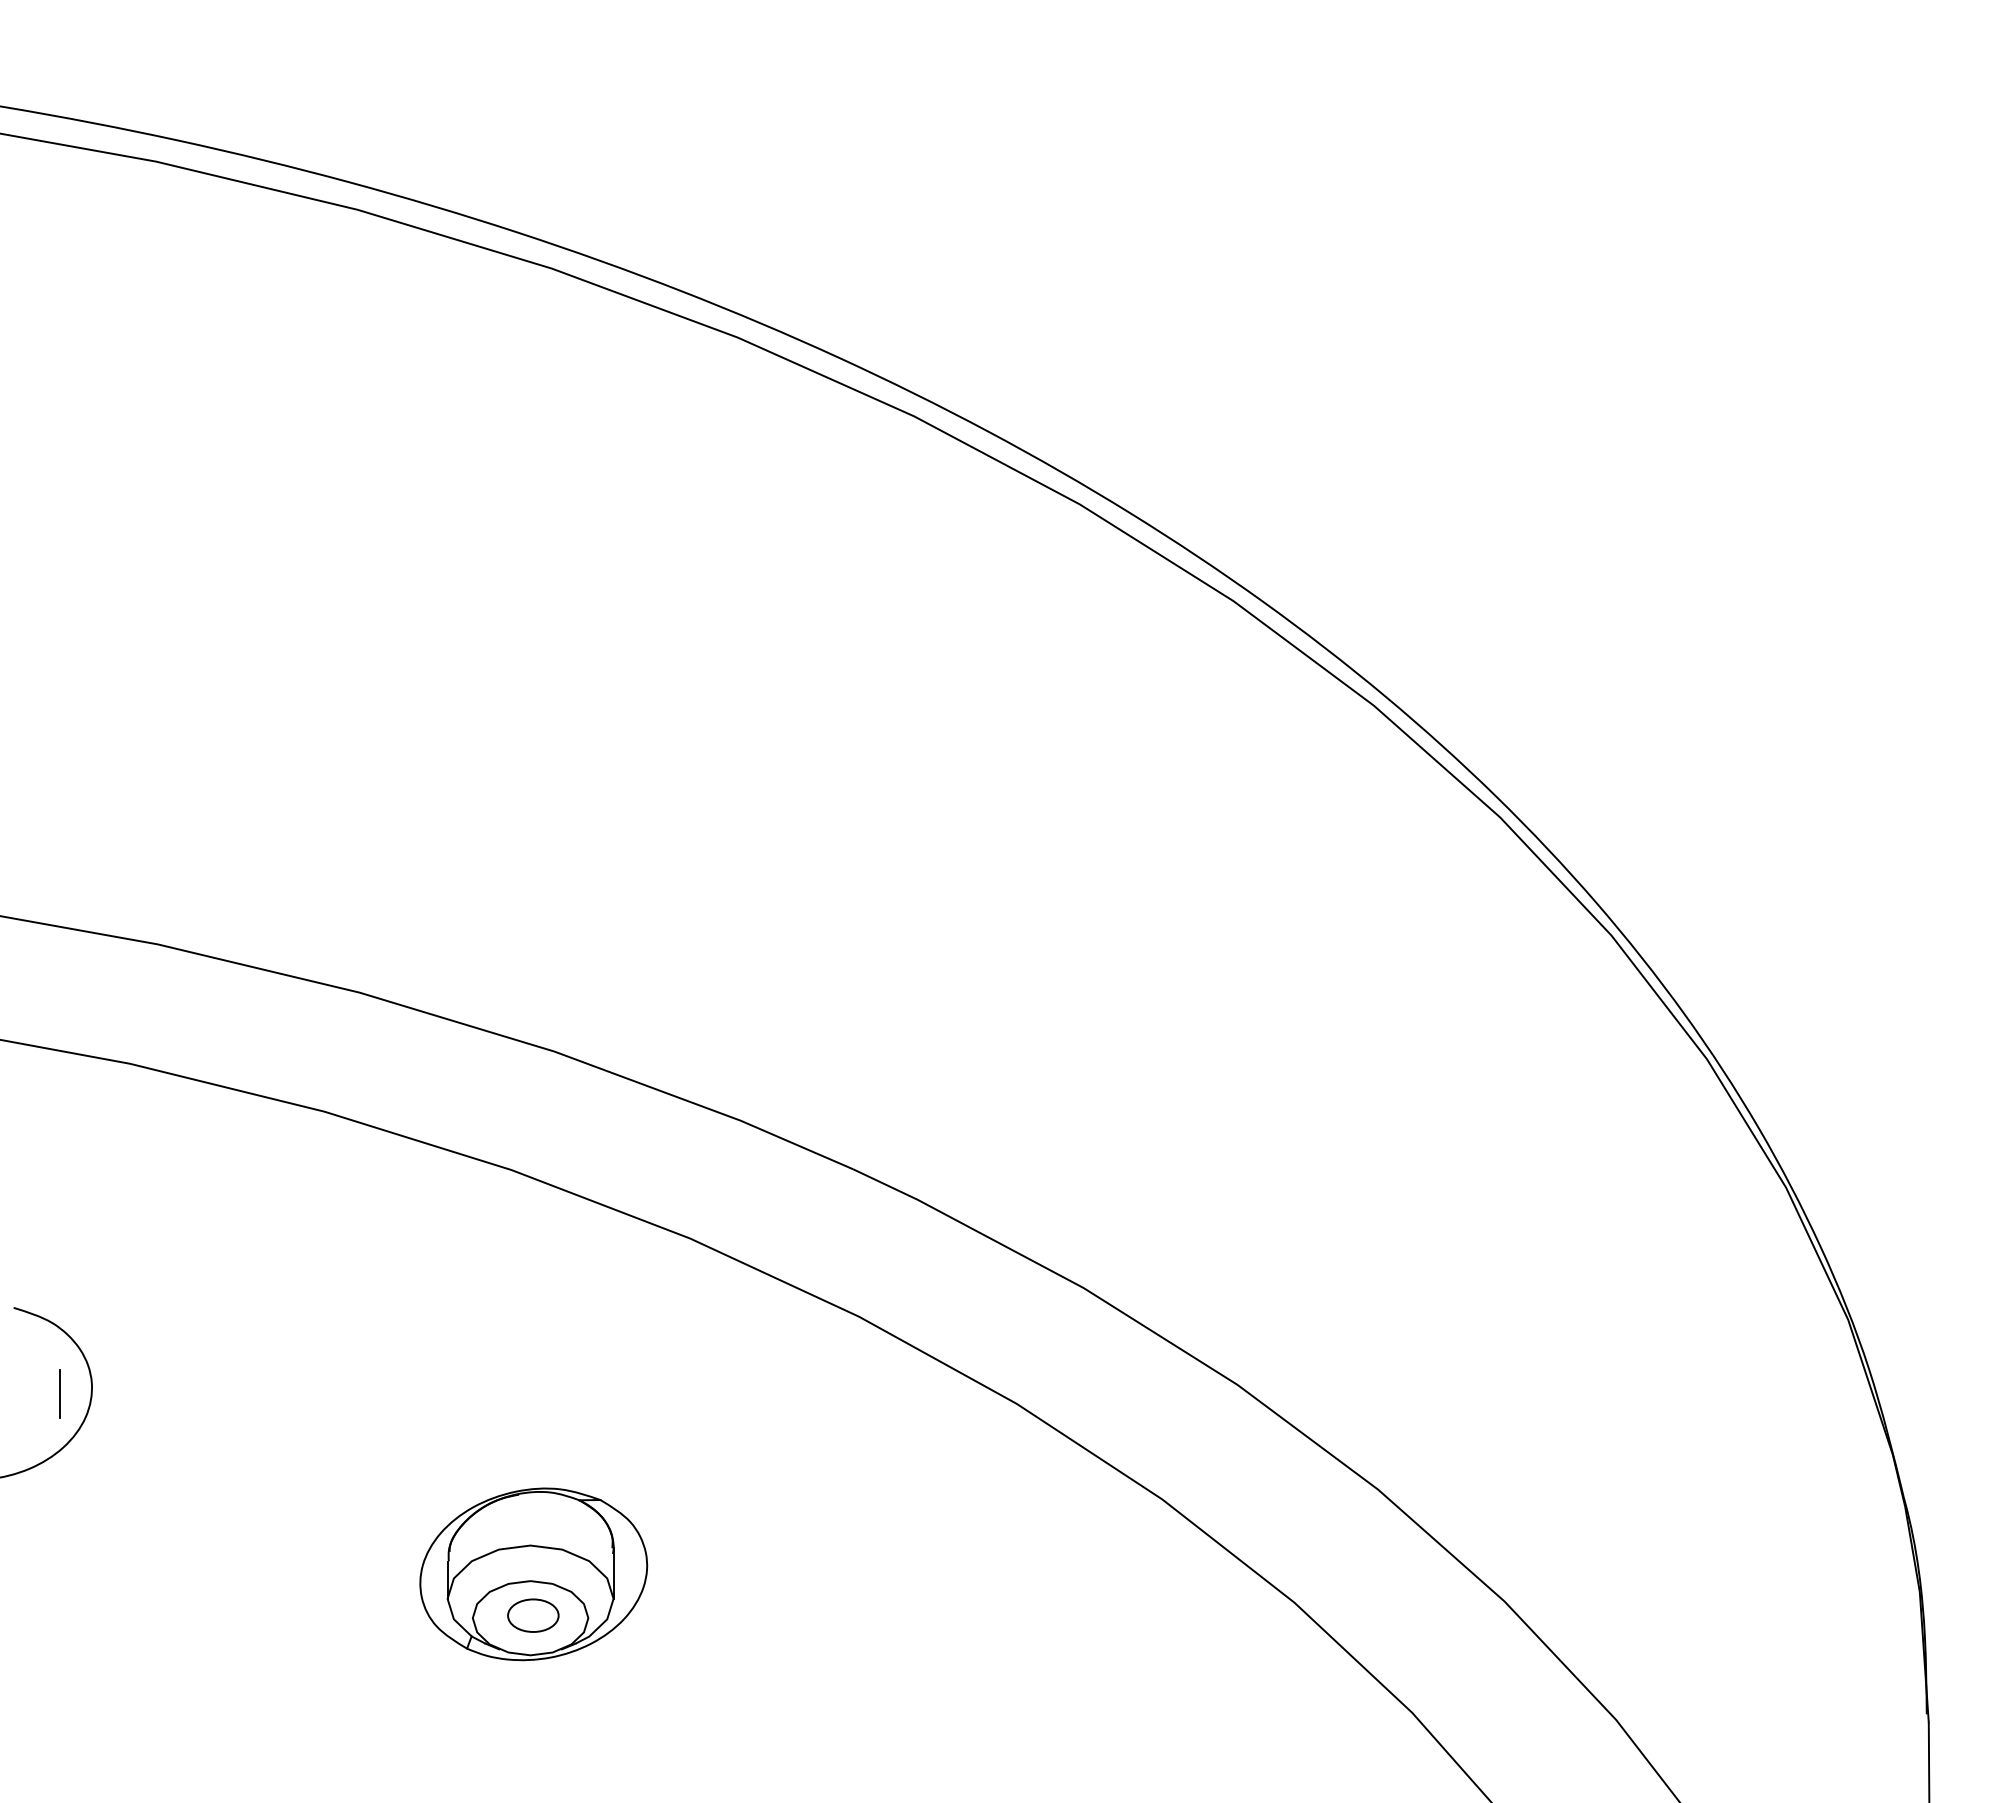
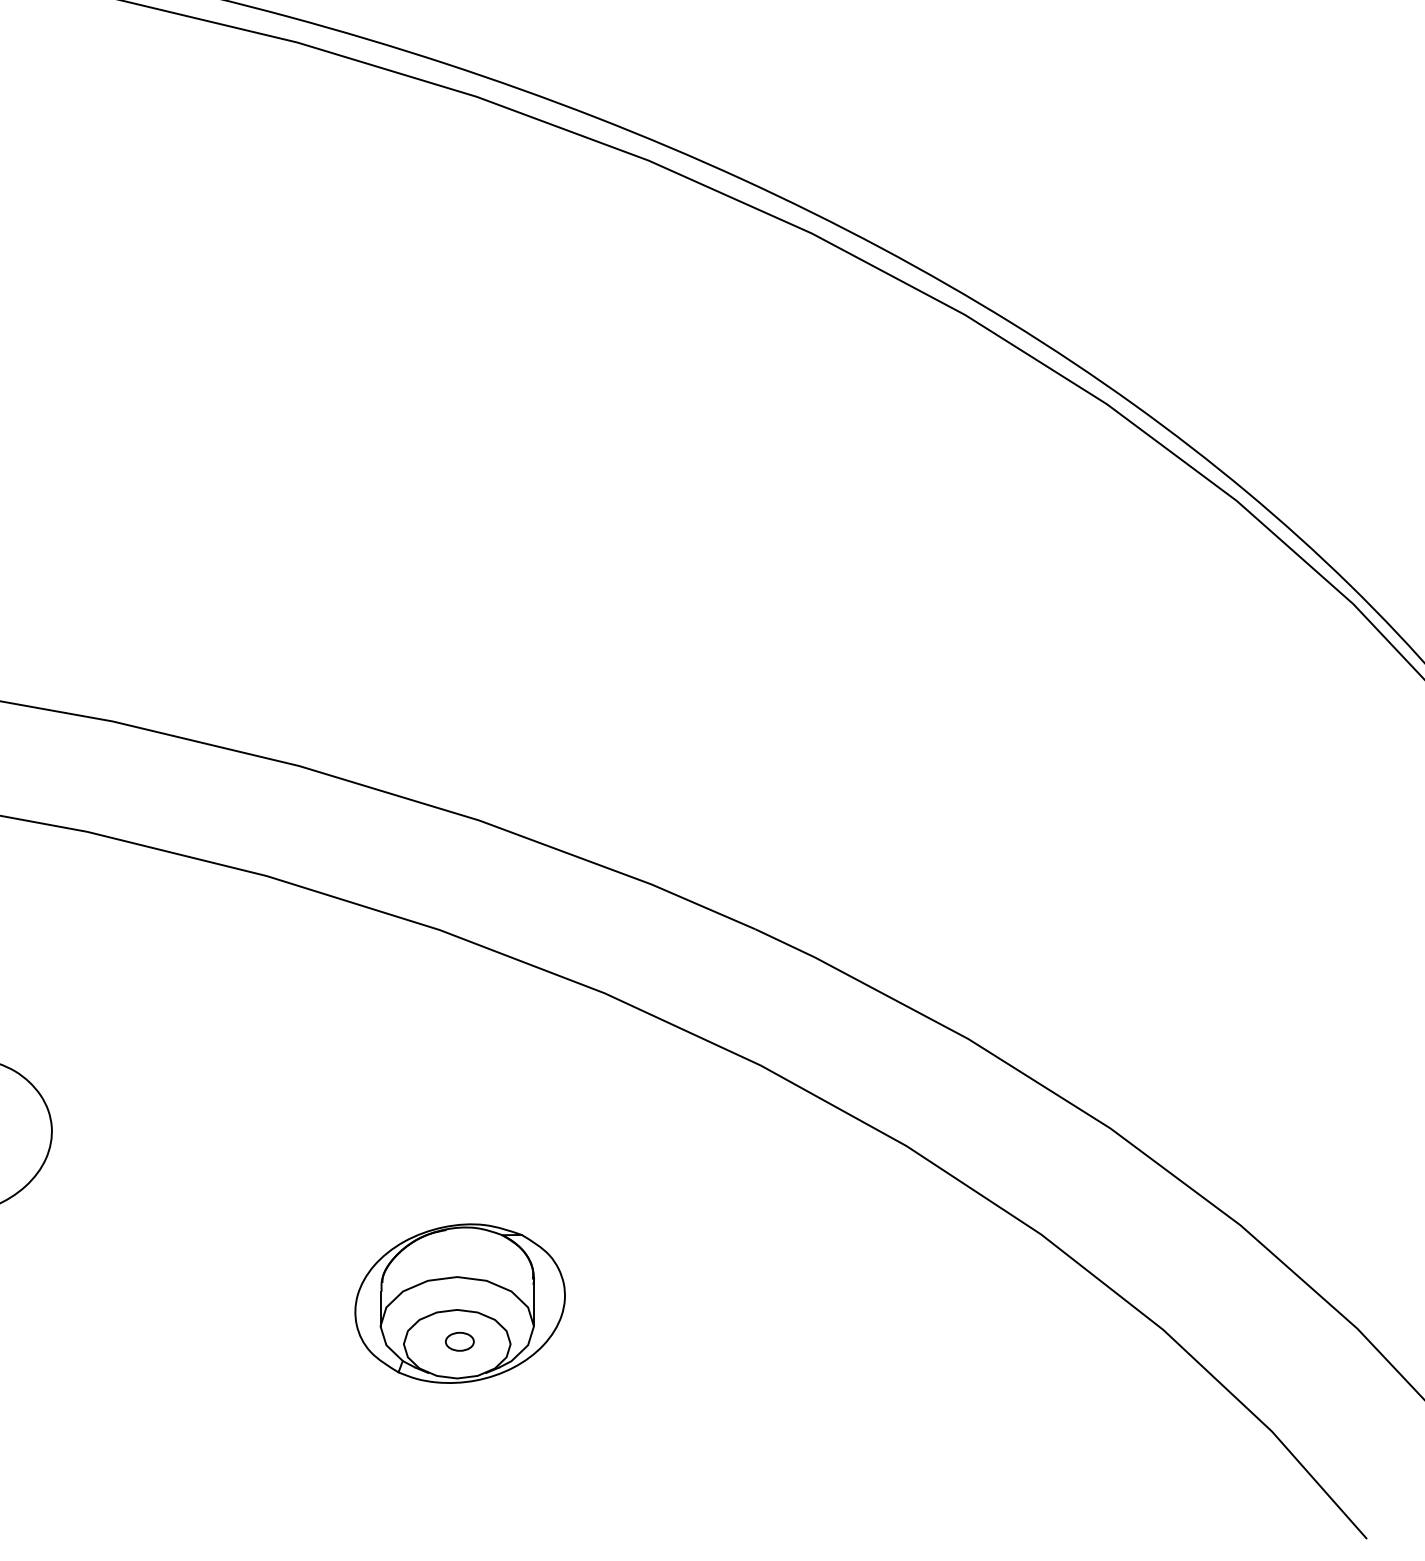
line: (59, 1393) -> (21, 1136), removed
part: (533, 1615) -> (459, 1341), size x0.6

